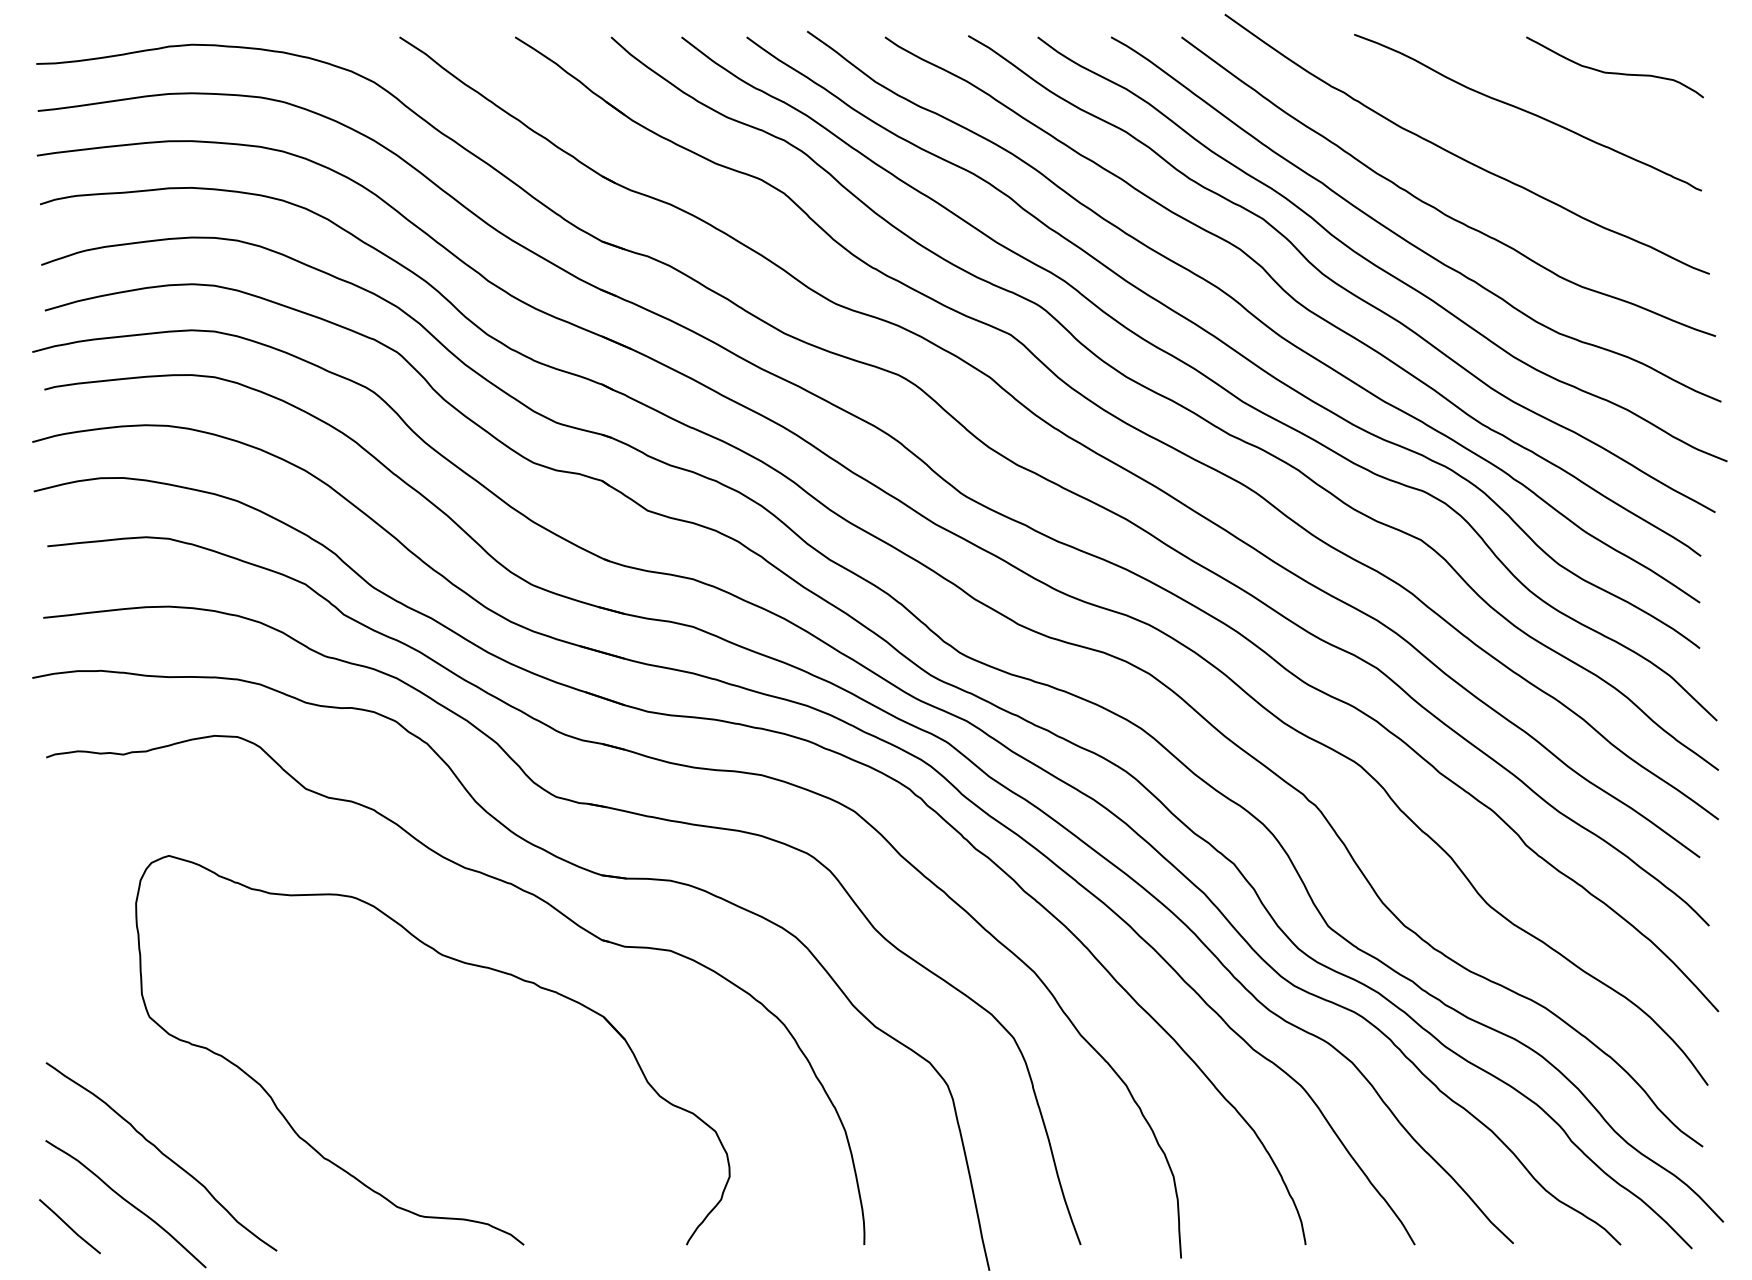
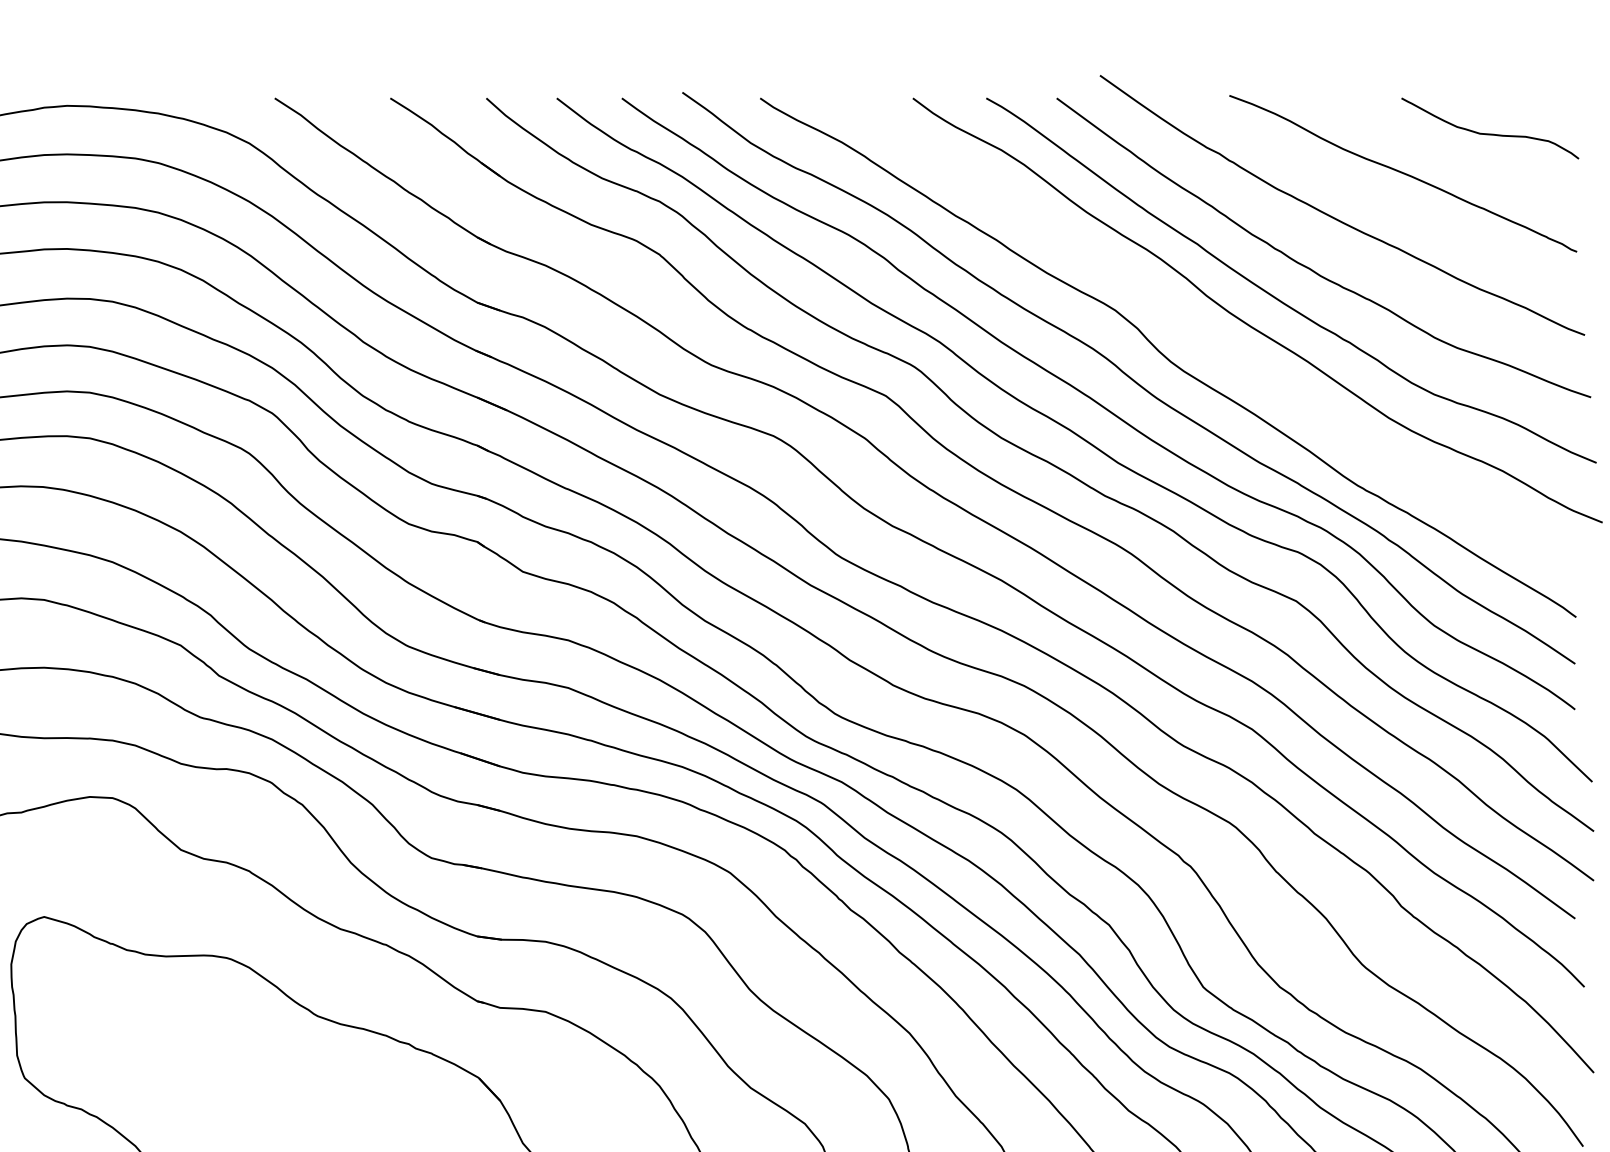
curve: (1335, 281) -> (1210, 342), removed

